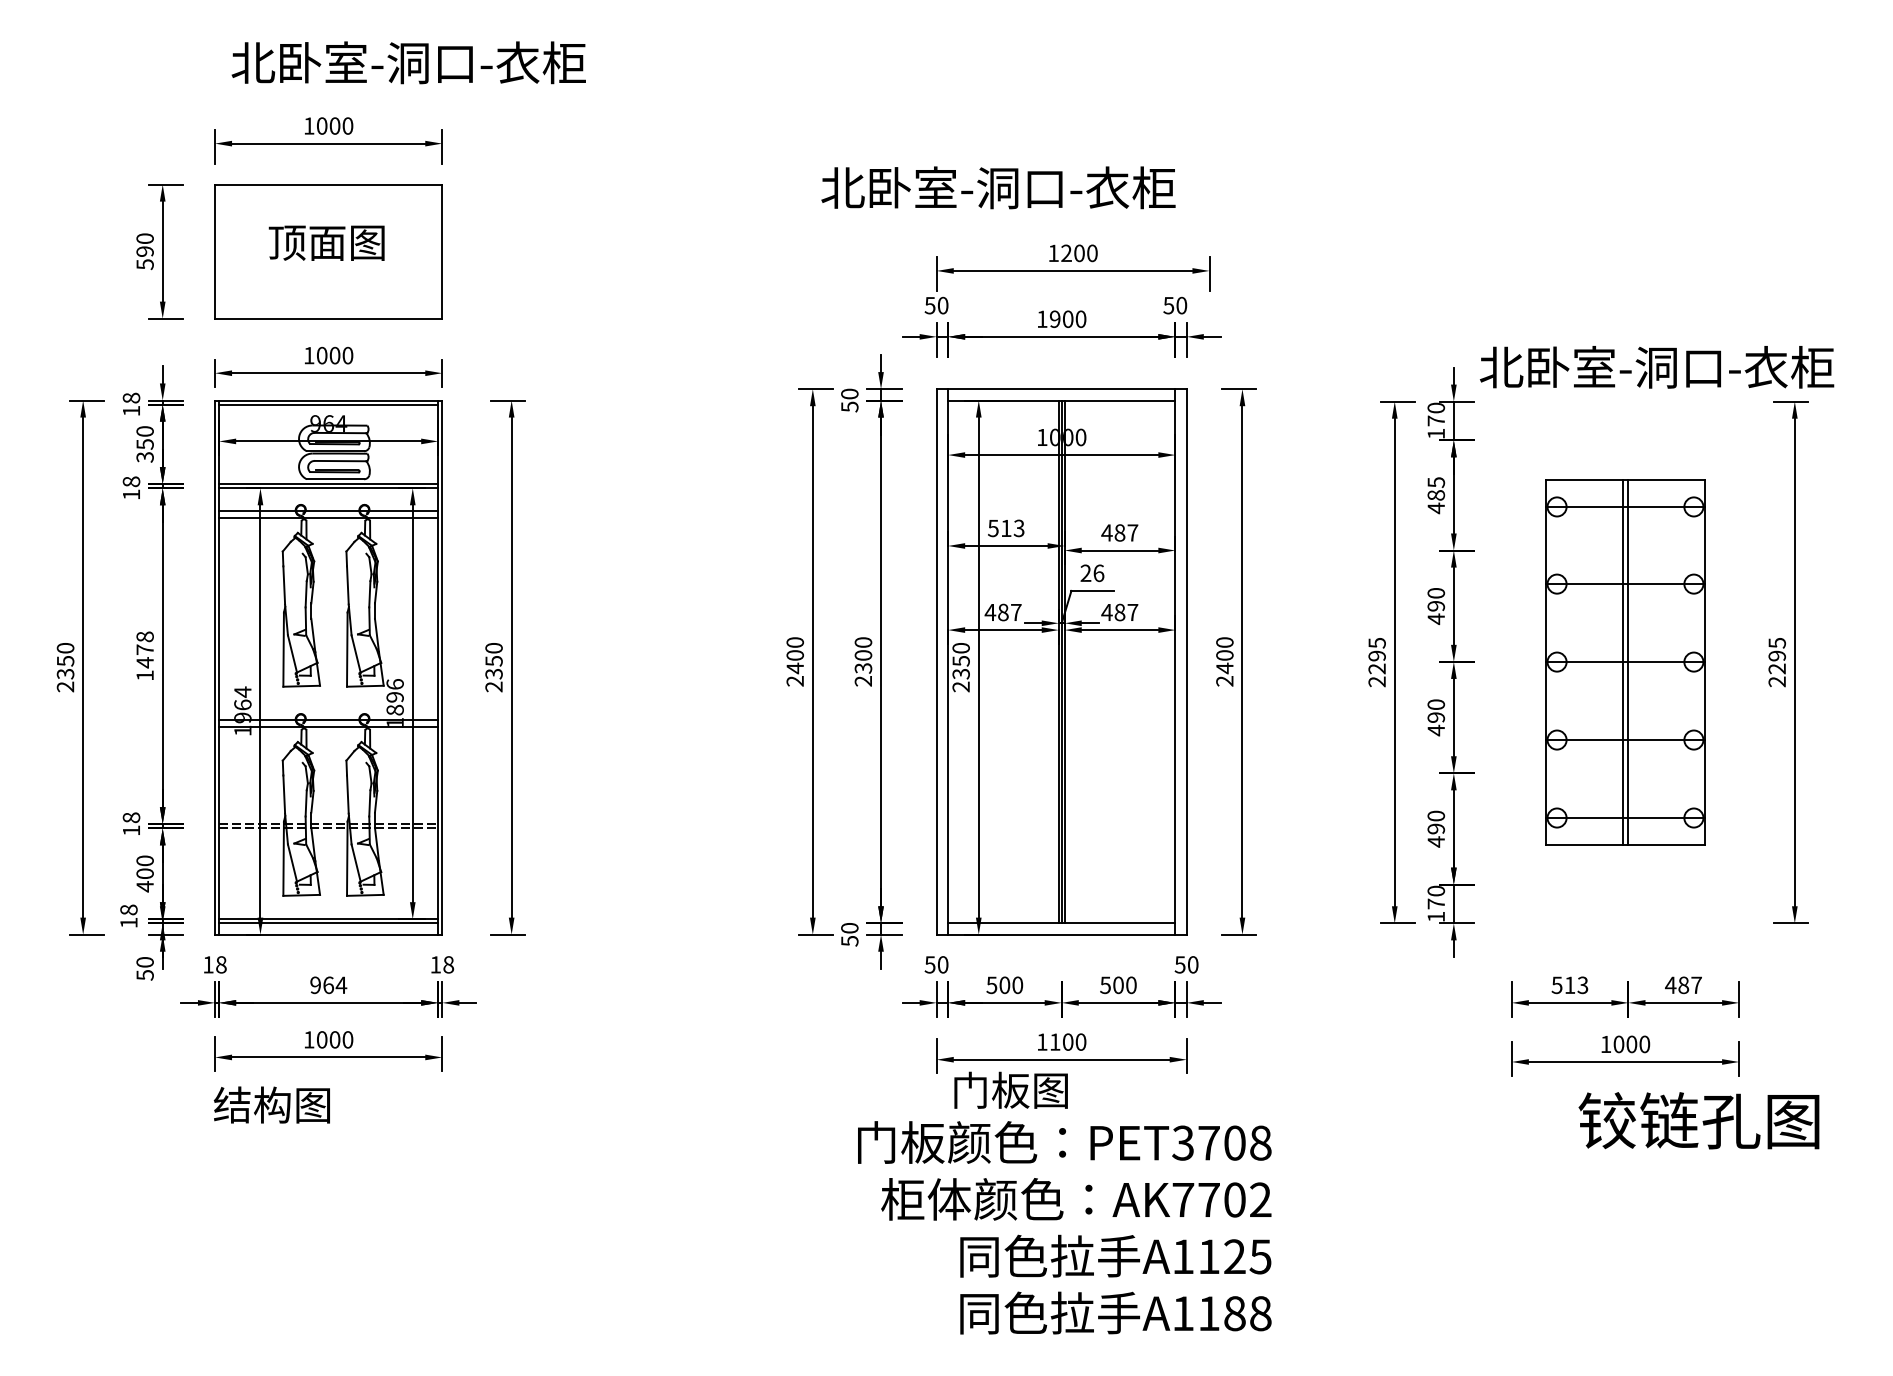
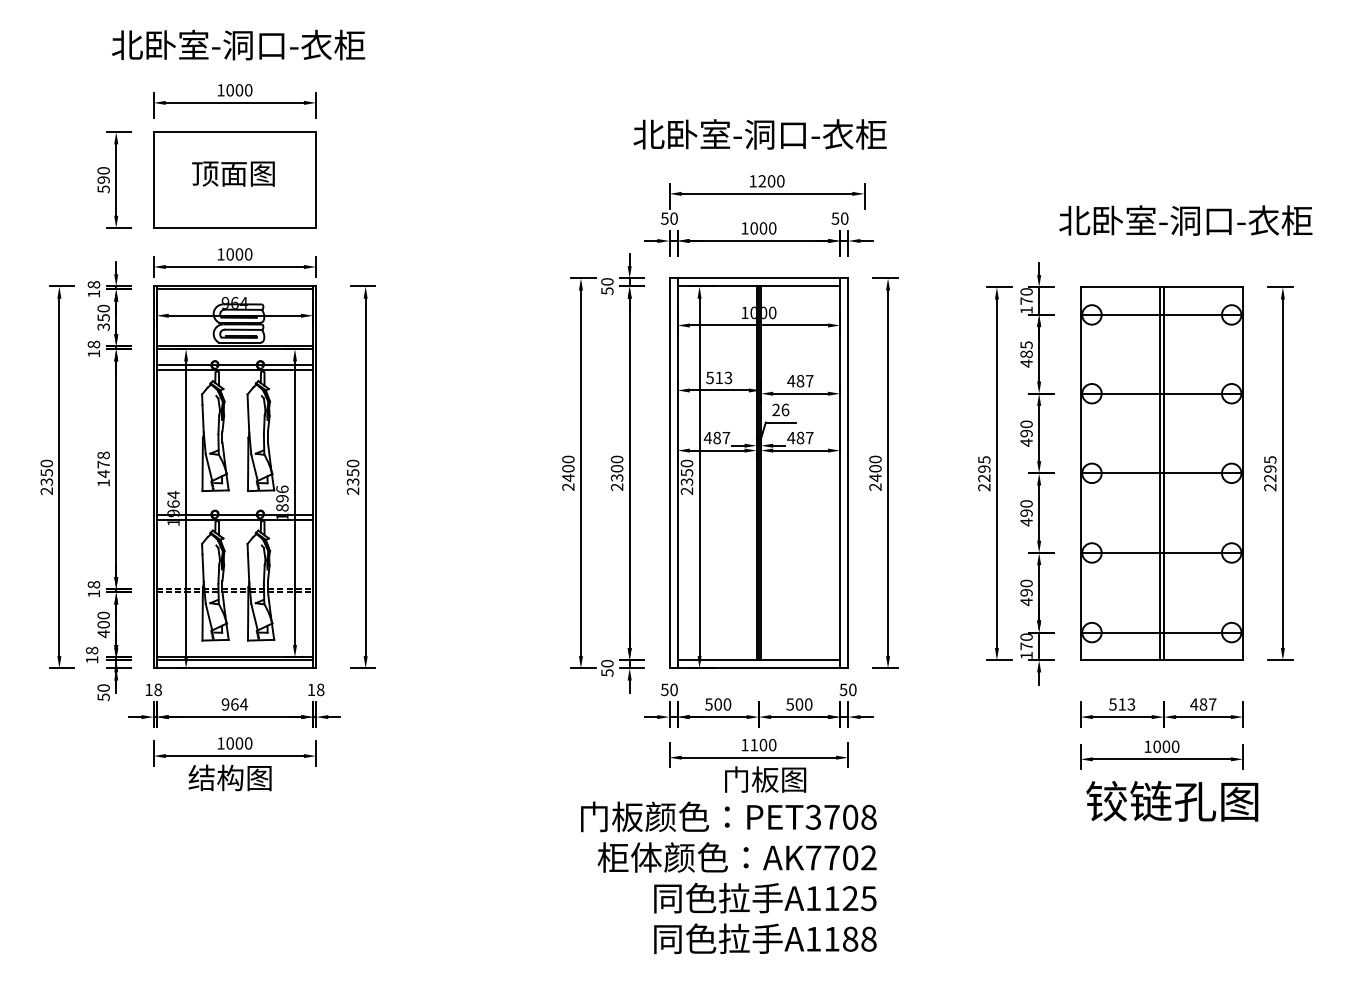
text: (408, 62) -> (238, 44), moved
text: (998, 187) -> (760, 134), moved
text: (1054, 318) -> (753, 227), 1900 -> 1000
text: (1657, 367) -> (1186, 220), moved
part: (1625, 662) -> (1161, 473), size x1.43
text: (1010, 1089) -> (765, 778), moved
text: (271, 1104) -> (229, 777), moved
text: (1698, 1120) -> (1171, 801), moved
text: (1064, 1227) -> (728, 877), moved

